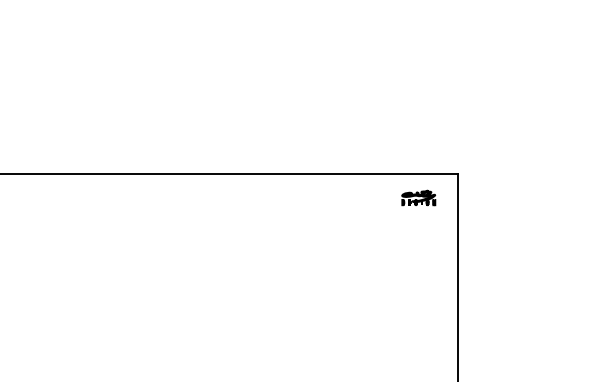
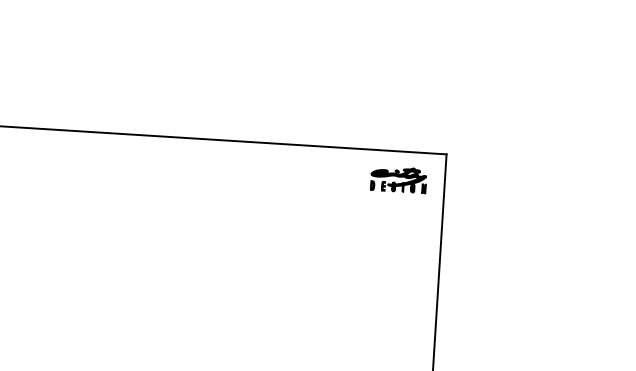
part: (418, 197) -> (398, 179), size x1.43

